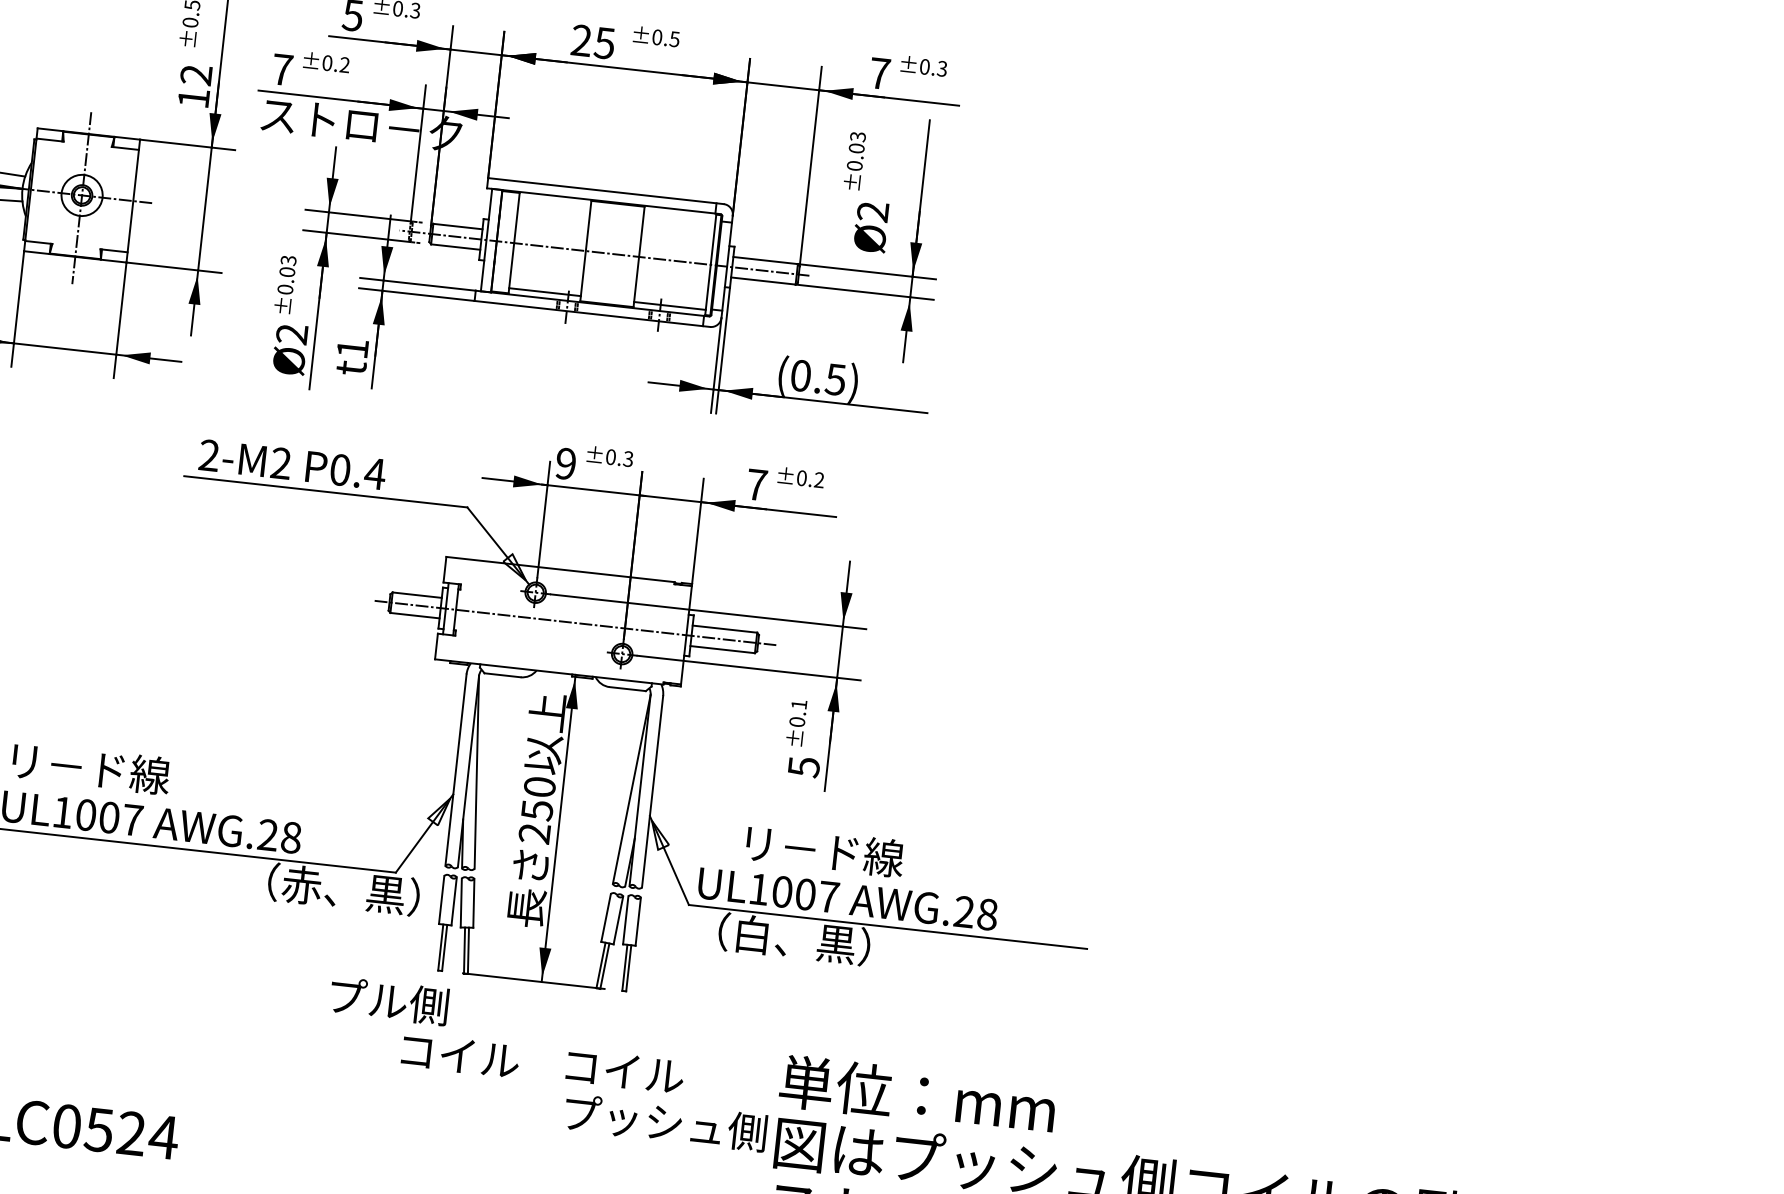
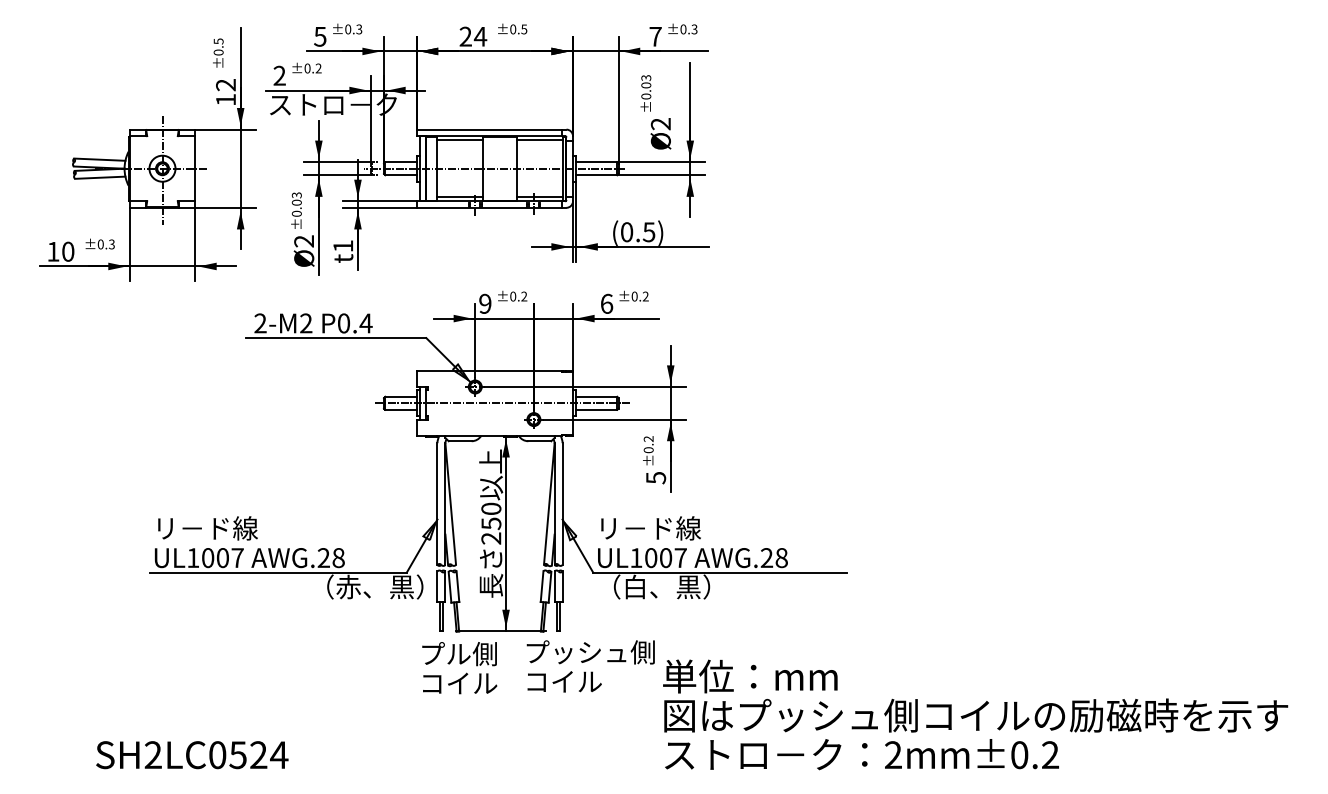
text: (604, 42) -> (480, 36), 25 -> 24
text: (282, 69) -> (279, 75), 7 -> 2
line: (555, 202) -> (460, 140), added
line: (679, 216) -> (539, 140), added
text: (628, 459) -> (524, 296), ±0.3 -> ±0.2
text: (756, 484) -> (606, 303), 7 -> 6
text: (798, 705) -> (648, 439), ±0.1 -> ±0.2
text: (824, 851) -> (650, 528), moved
text: (389, 1001) -> (459, 654), moved
text: (665, 1123) -> (590, 652), moved

